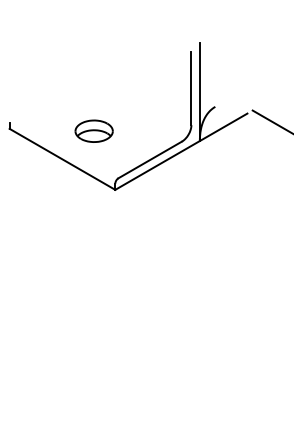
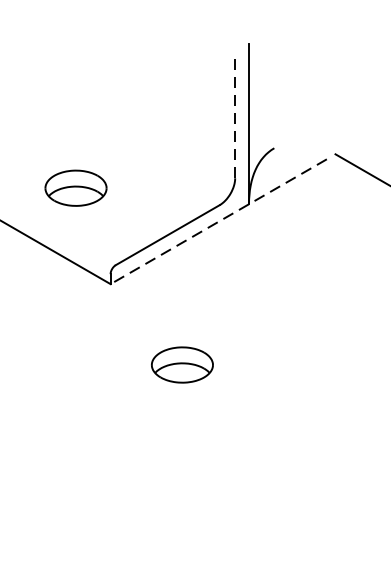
line: (191, 88) -> (235, 118), solid -> dashed
line: (180, 151) -> (217, 221), solid -> dashed
part: (158, 238) -> (181, 363), added

